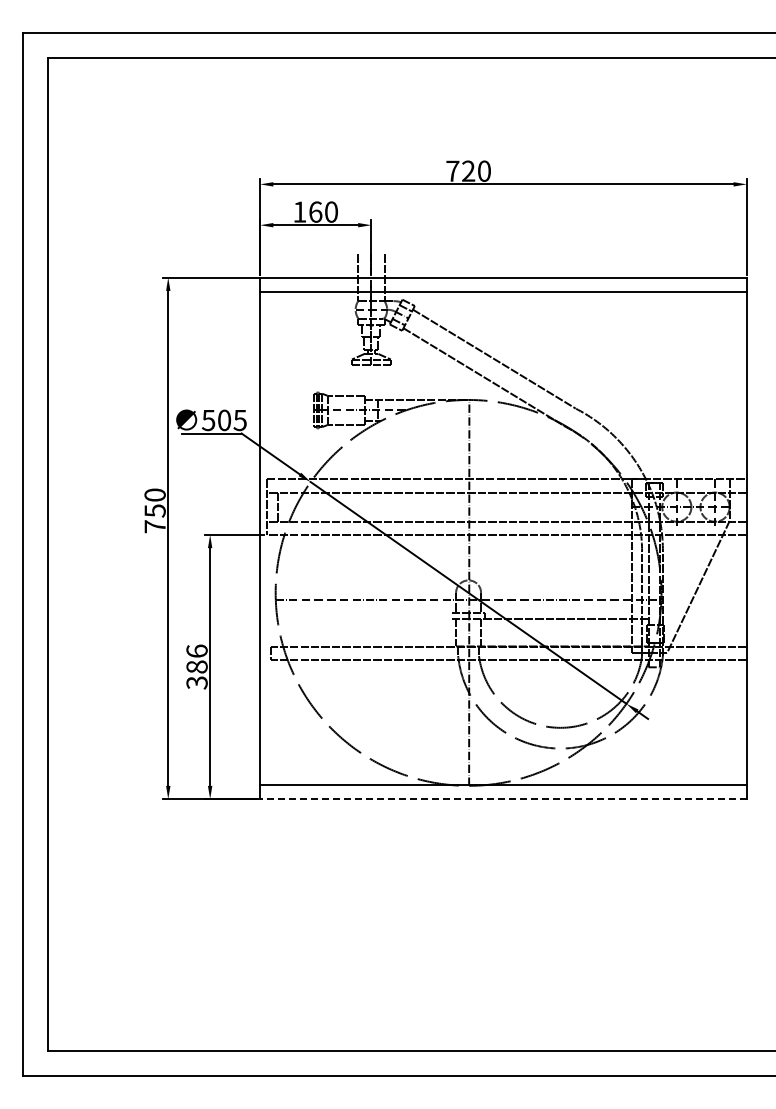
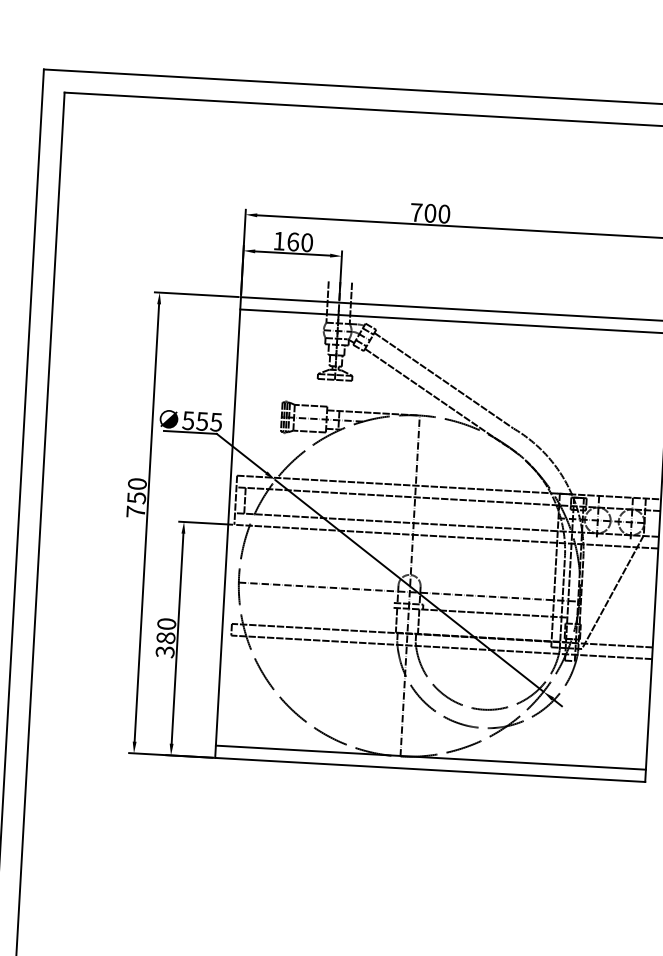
text: (468, 170) -> (430, 212), 720 -> 700
text: (224, 419) -> (202, 420), 505 -> 555
text: (196, 650) -> (166, 623), 386 -> 380
line: (502, 799) -> (429, 770), dashed -> solid

